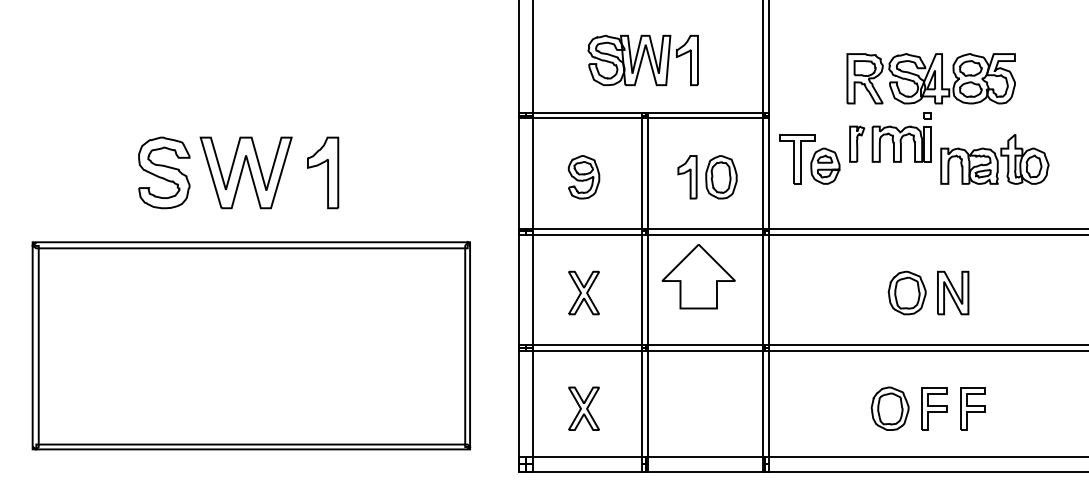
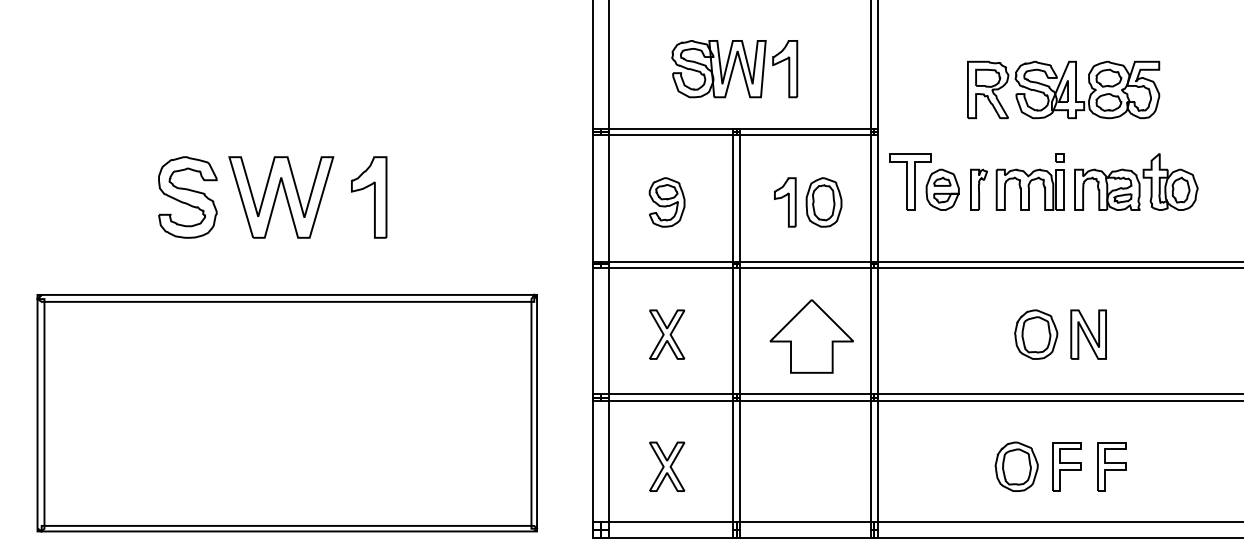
part: (890, 137) -> (1017, 182), moved
part: (698, 276) -> (811, 336), moved
part: (251, 345) -> (287, 412), moved

